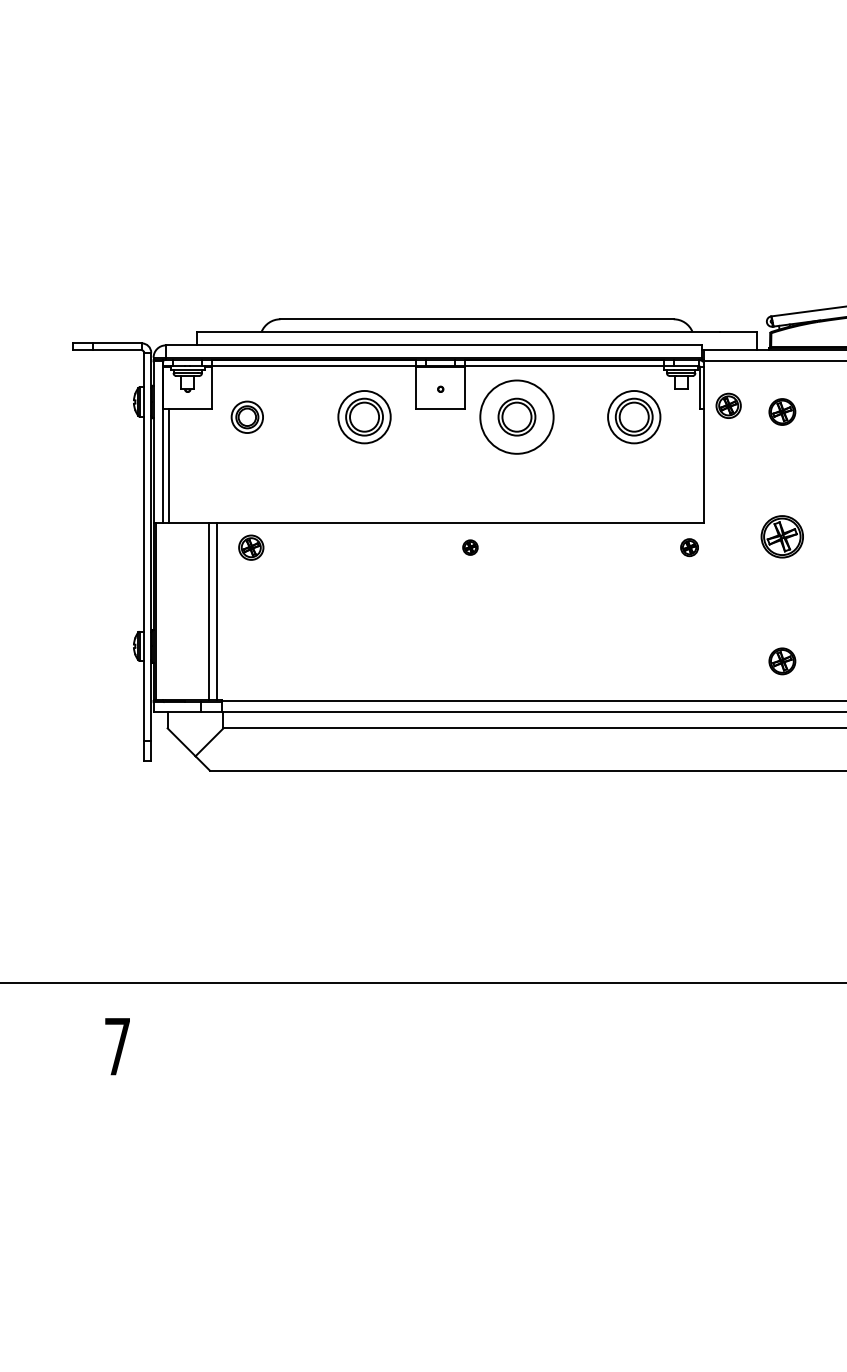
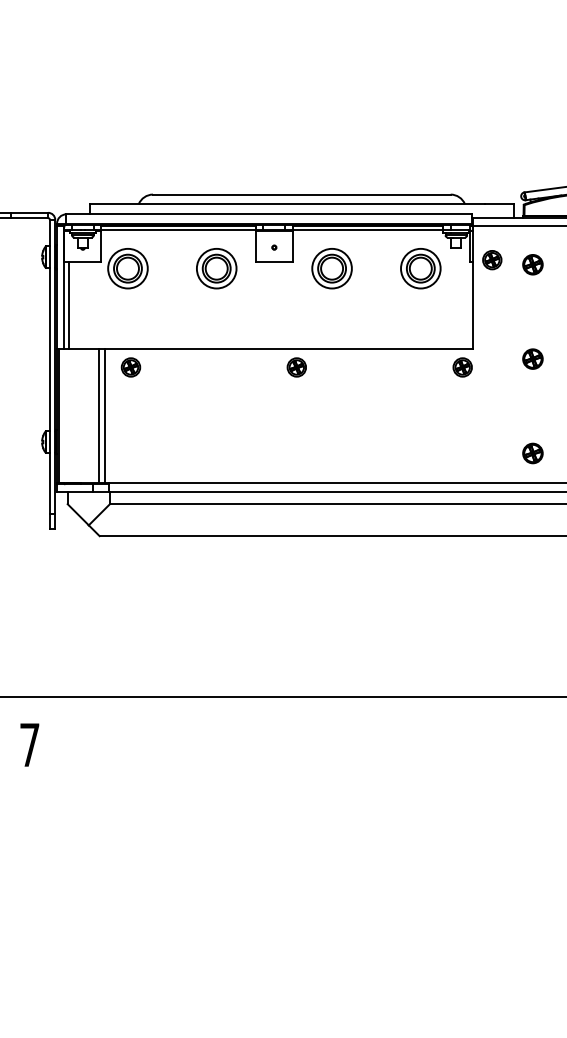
circle: (516, 416) -> (331, 268), size x0.71
part: (247, 417) -> (128, 268), size x1.67
part: (782, 536) -> (533, 358), size x0.62
part: (470, 547) -> (296, 367), size x1.67
part: (689, 547) -> (462, 367), size x1.43

